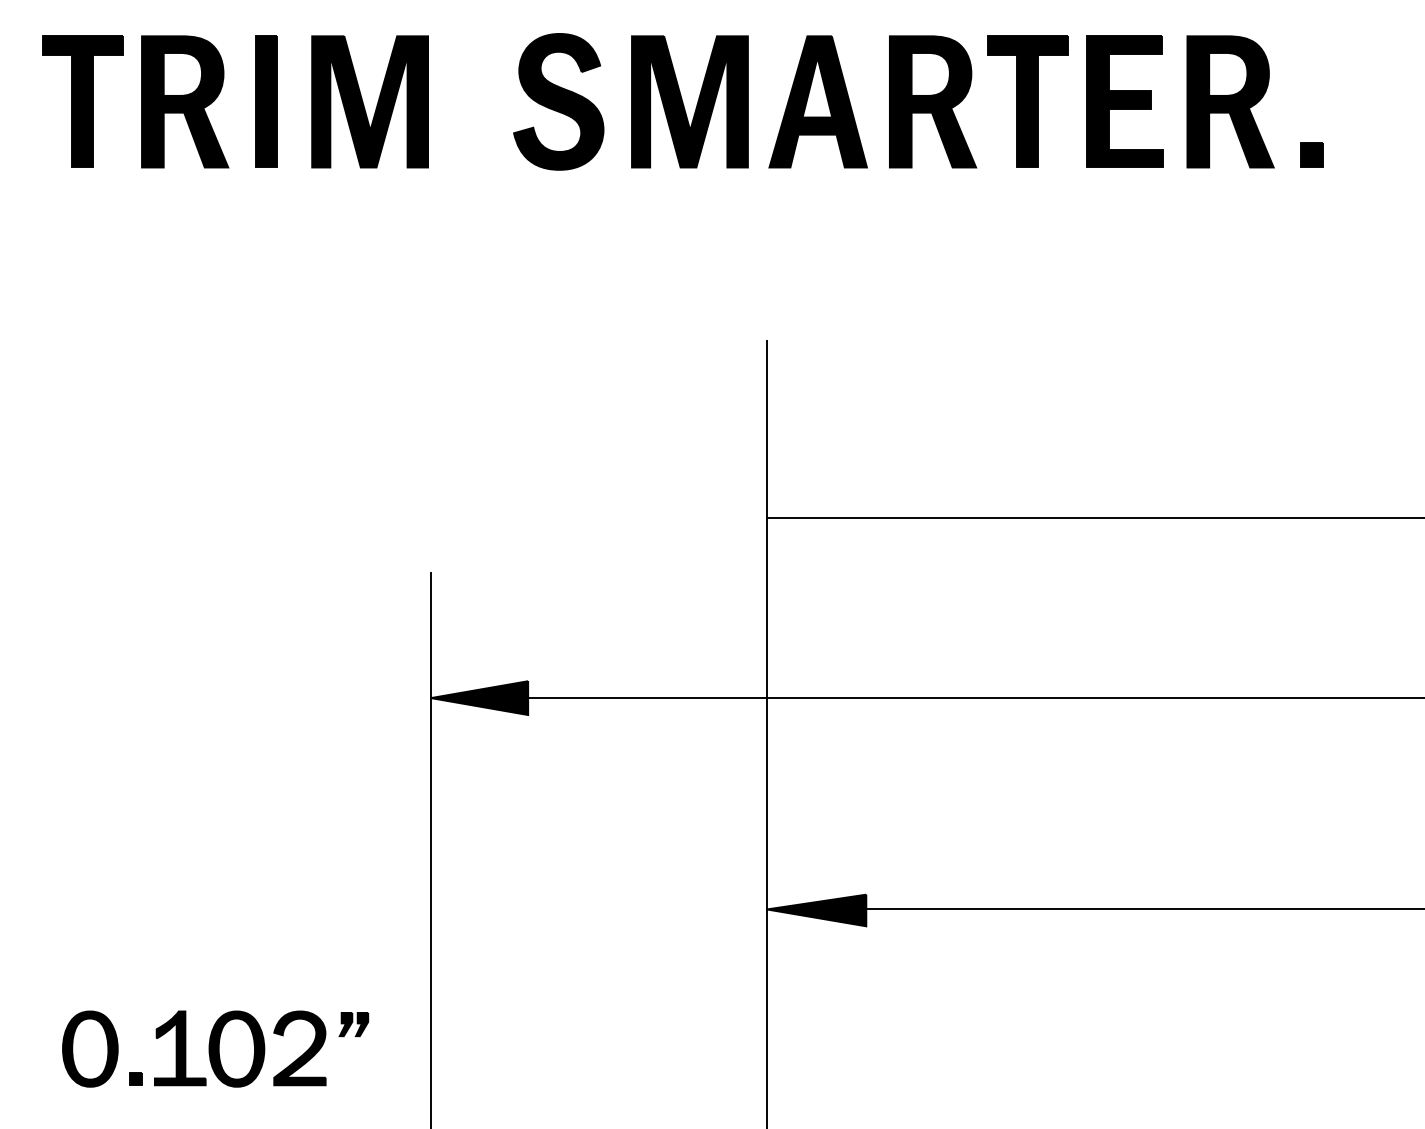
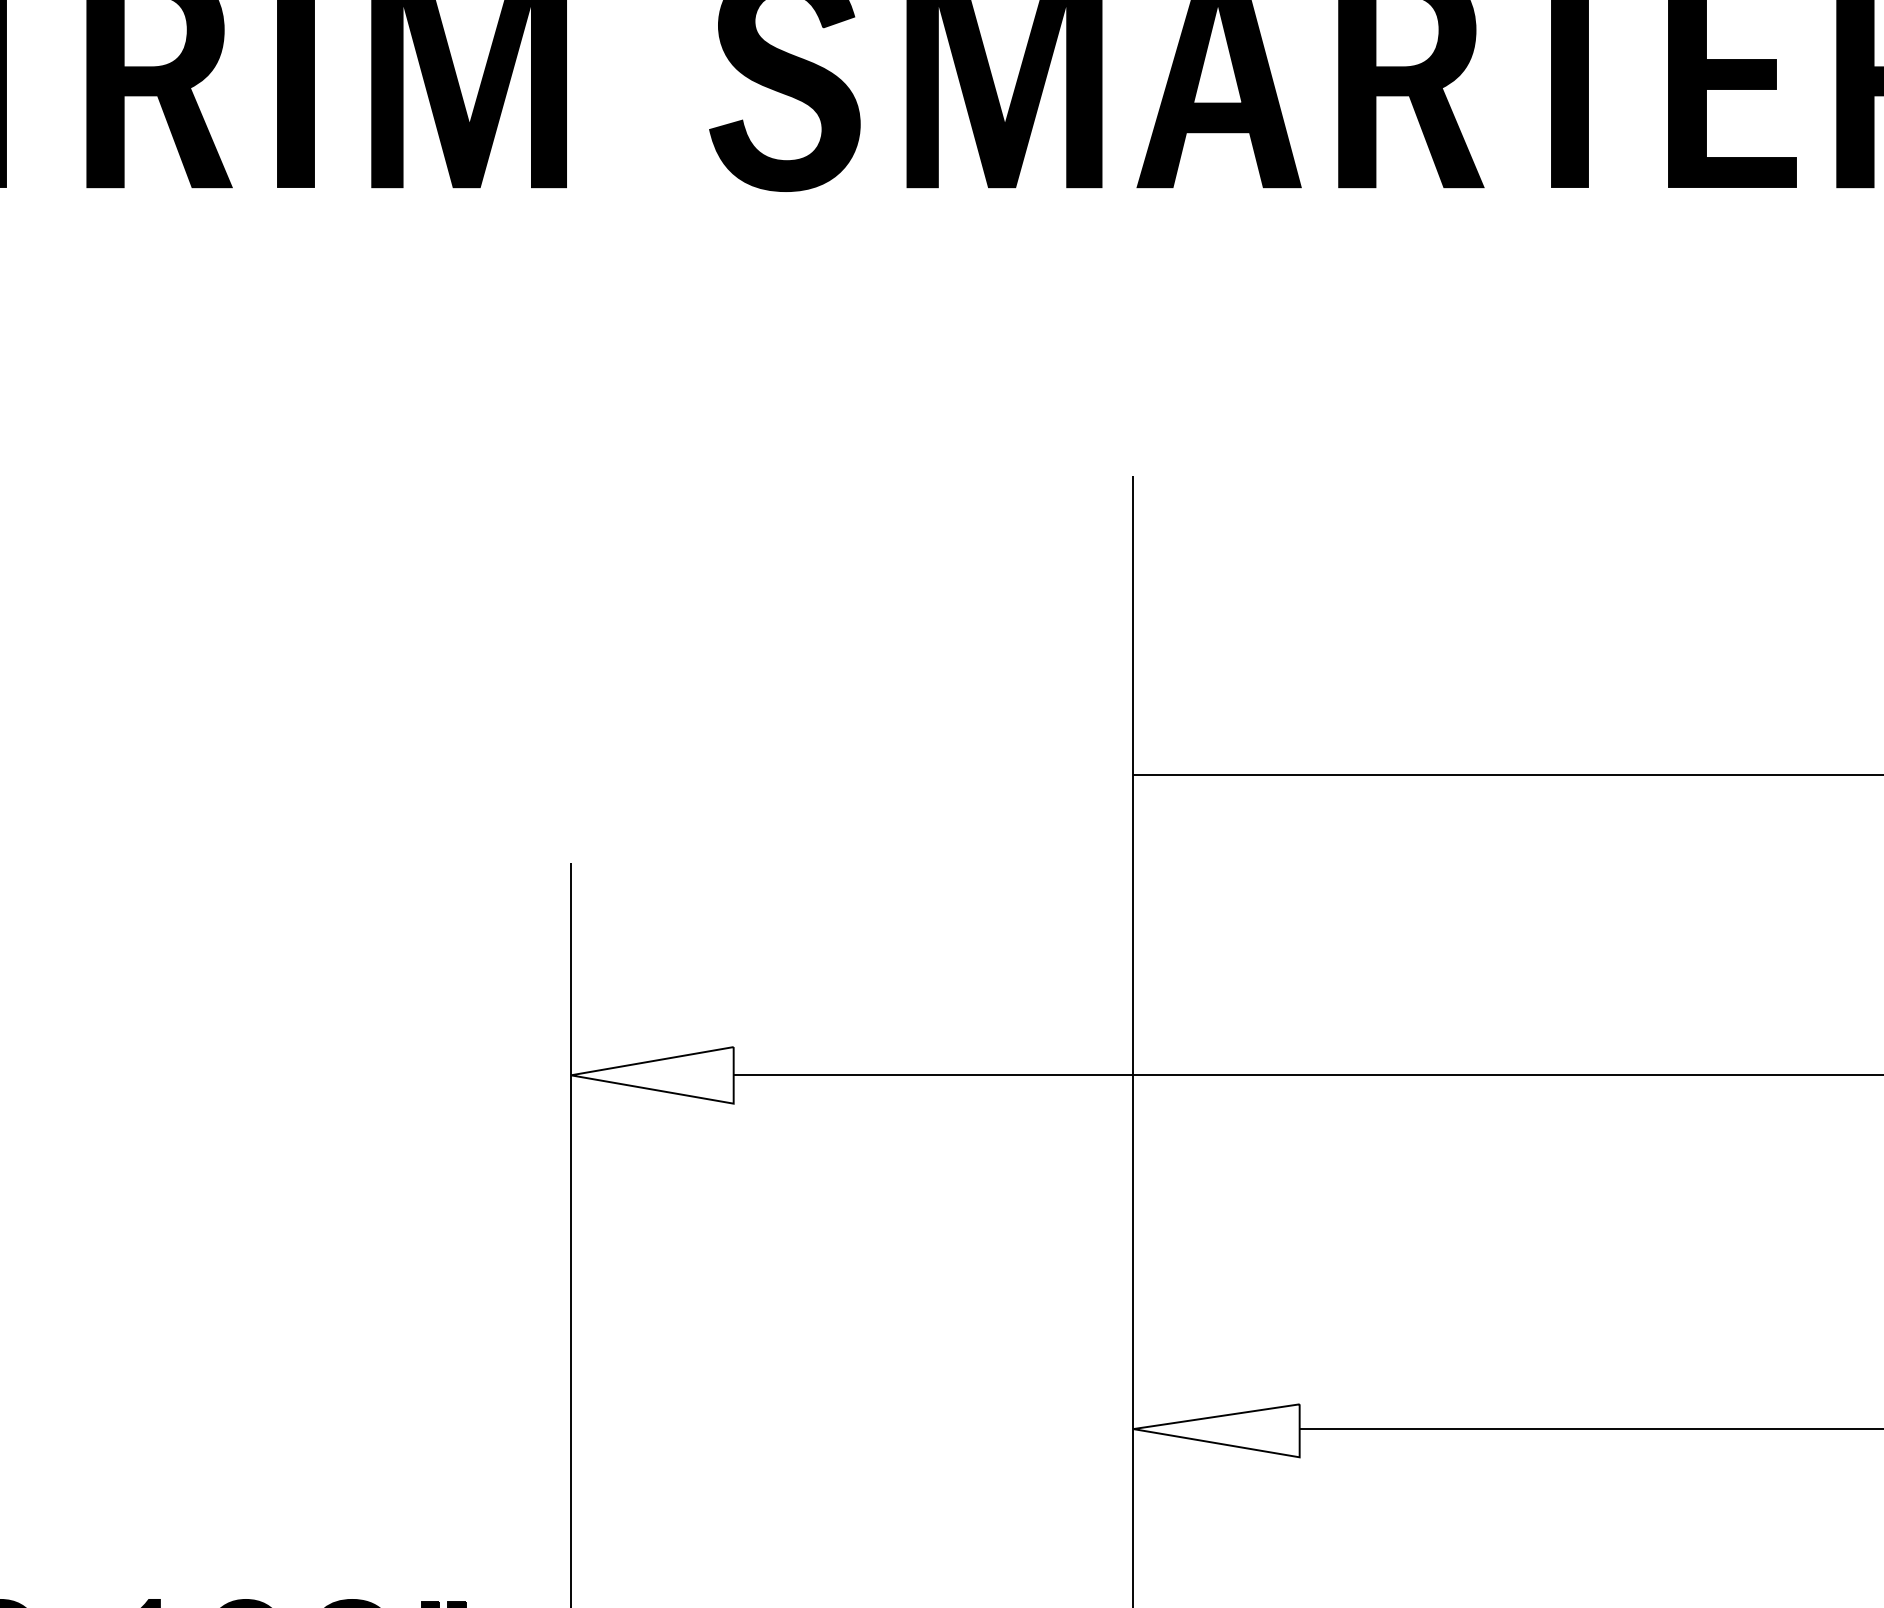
fill: (479, 698) -> (652, 1075), removed
fill: (816, 910) -> (1216, 1430), removed

